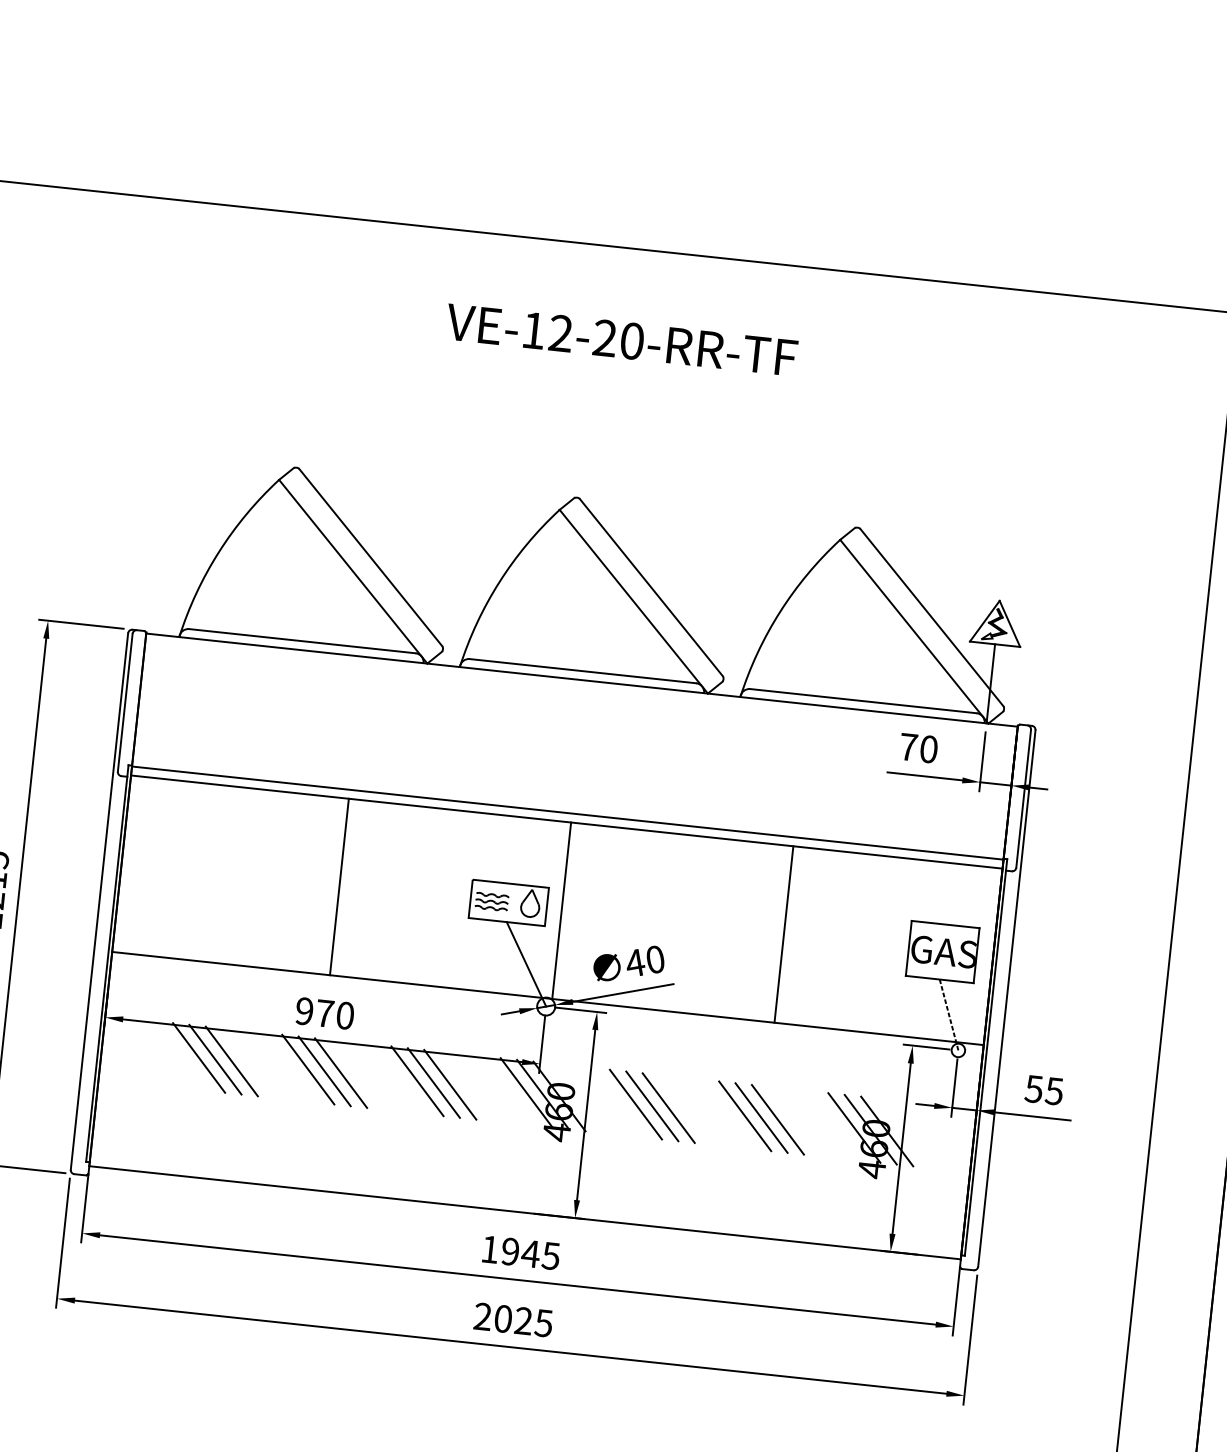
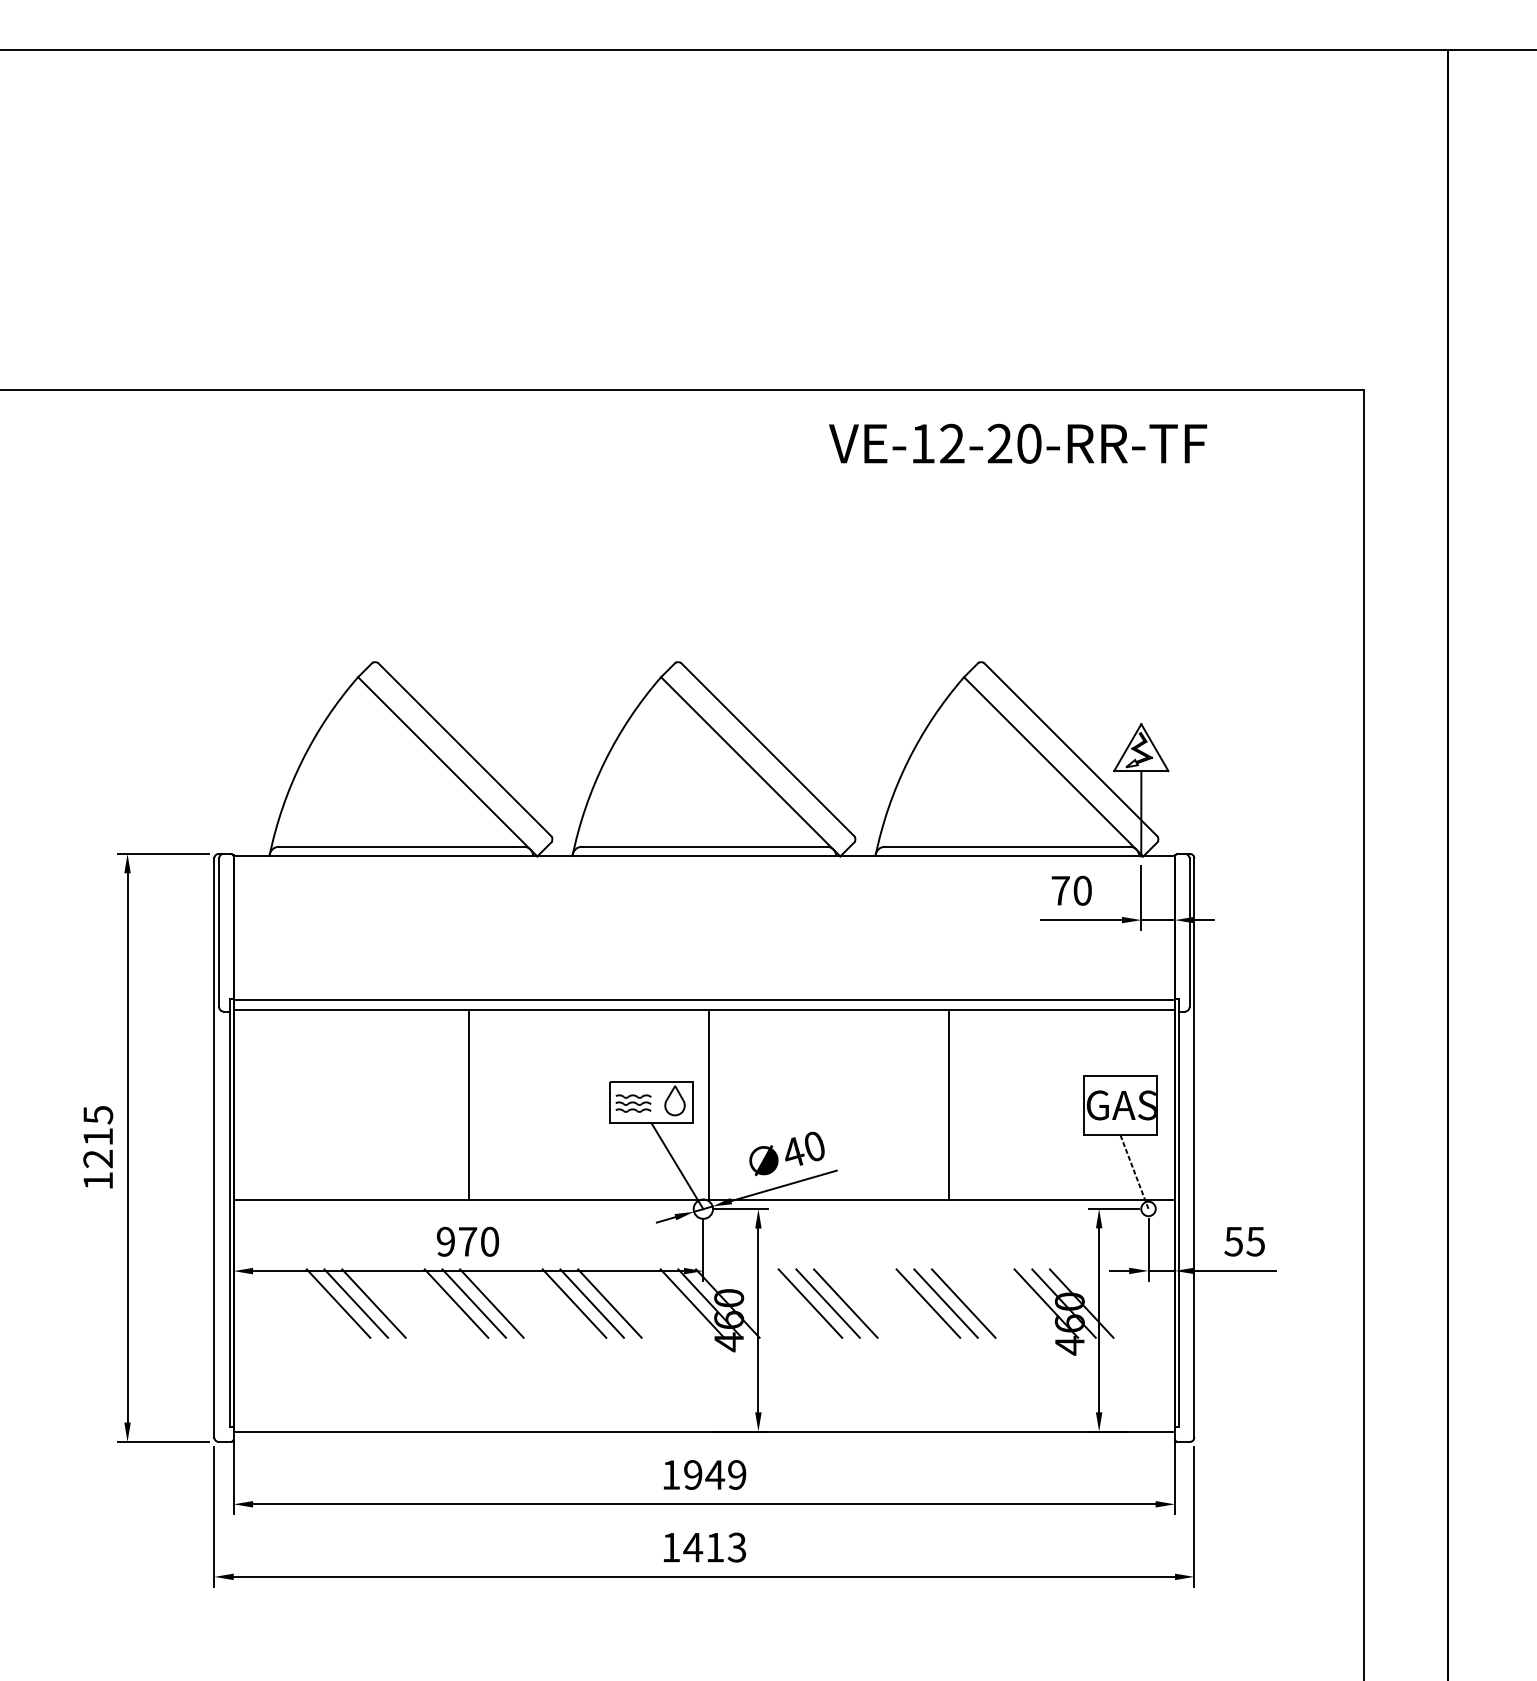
text: (622, 339) -> (1018, 443), moved
text: (550, 1255) -> (736, 1474), 1945 -> 1949
text: (513, 1319) -> (704, 1547), 2025 -> 1413

